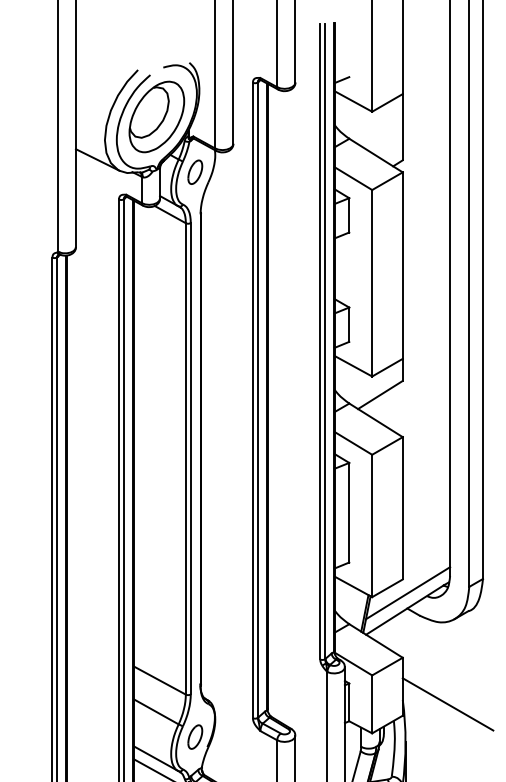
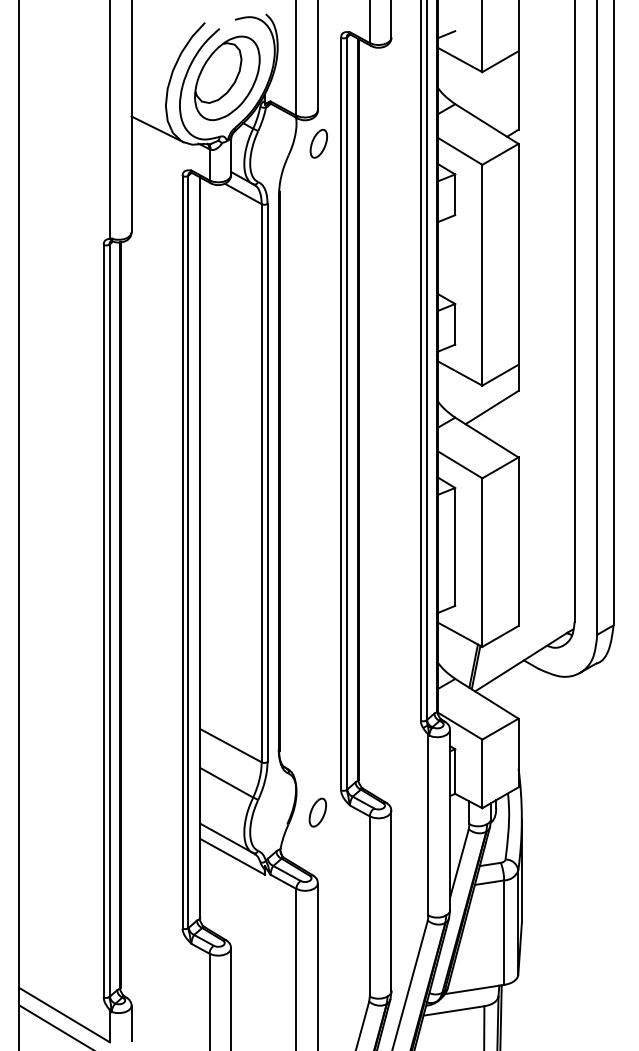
part: (194, 172) -> (318, 143), moved
line: (407, 593) -> (524, 642), removed
line: (447, 704) -> (571, 773), removed
part: (194, 736) -> (317, 812), moved

